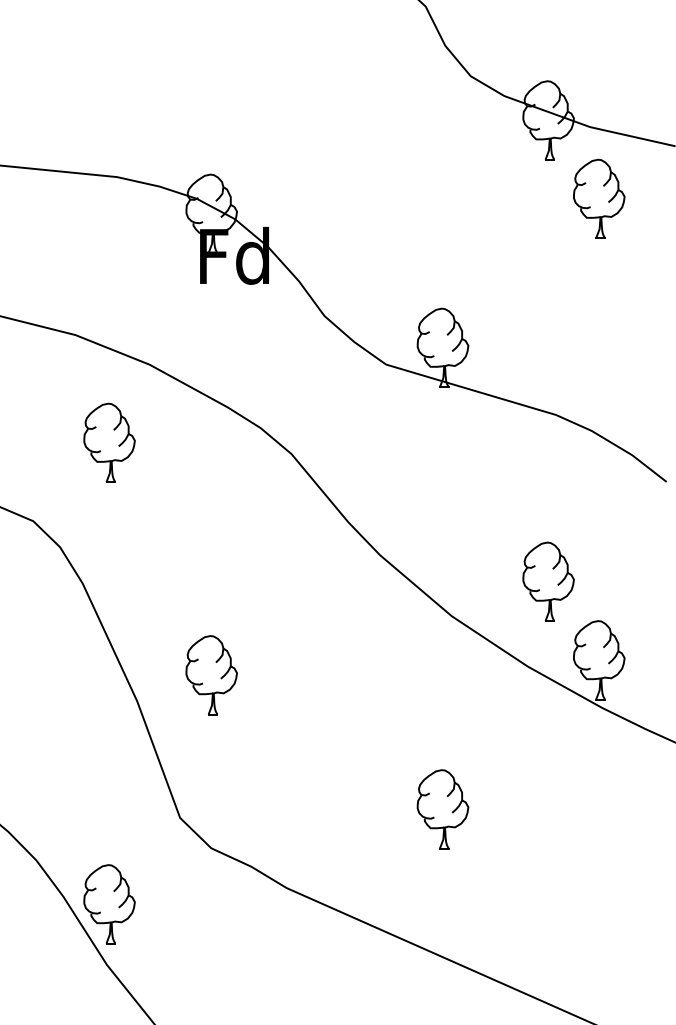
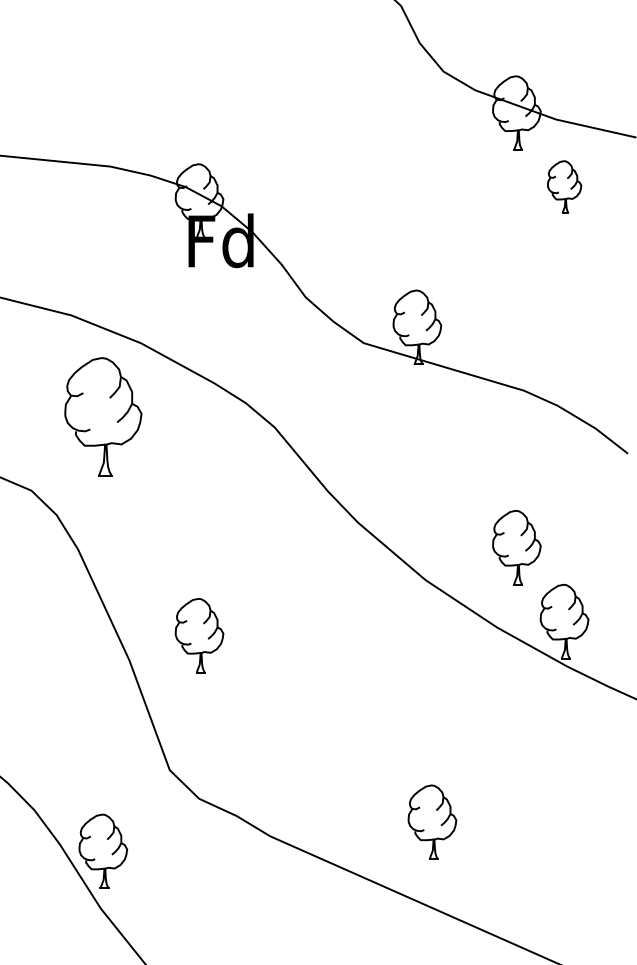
part: (599, 198) -> (564, 186), size x0.7
part: (109, 442) -> (103, 416), size x1.6
part: (442, 809) -> (431, 822), moved

